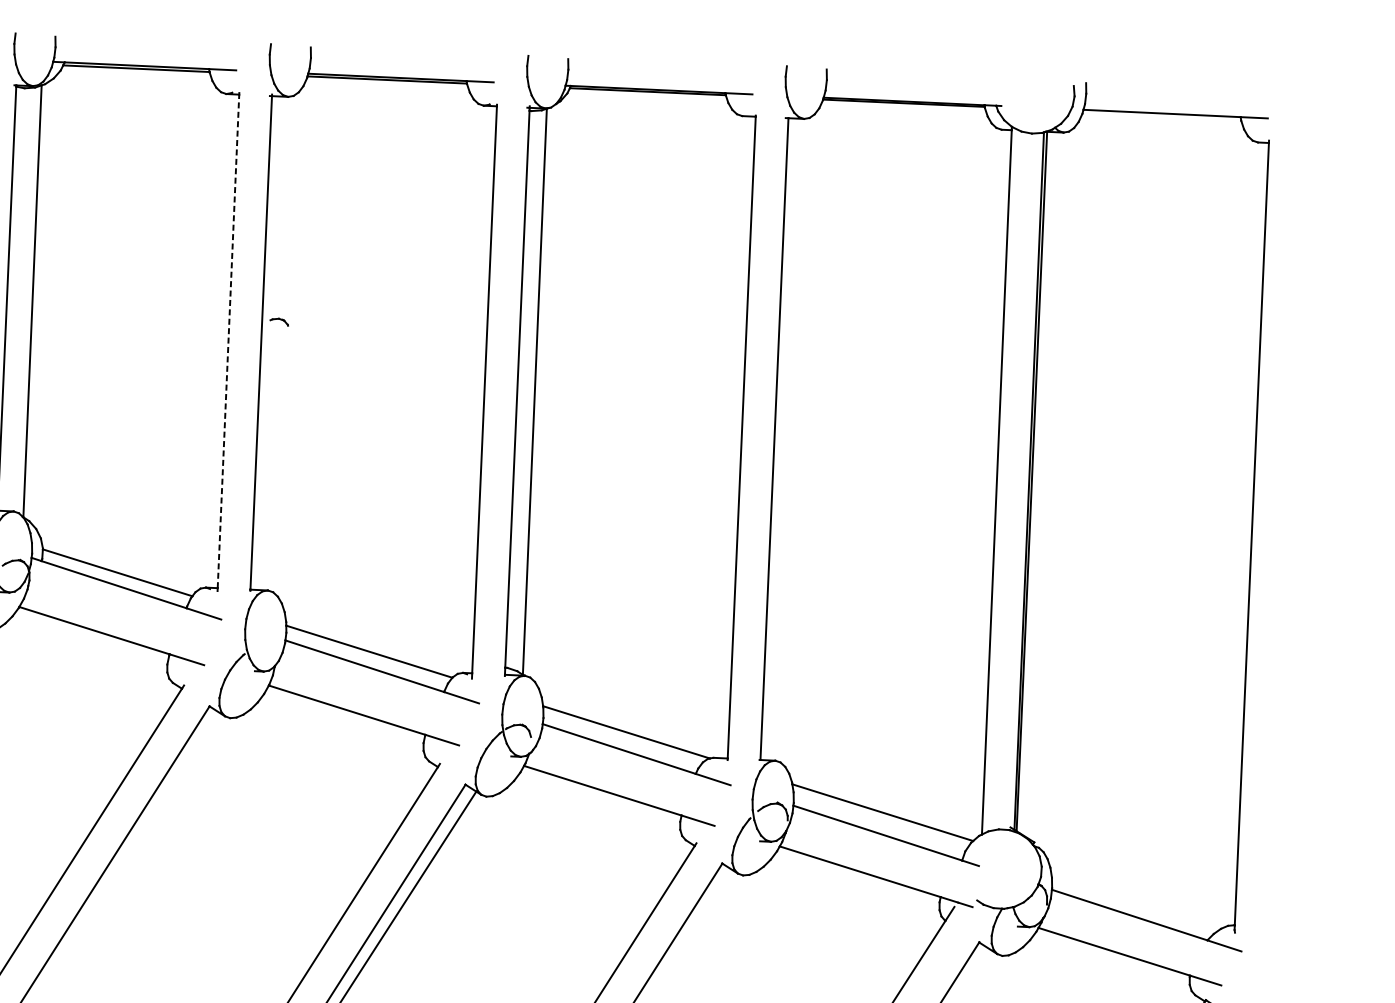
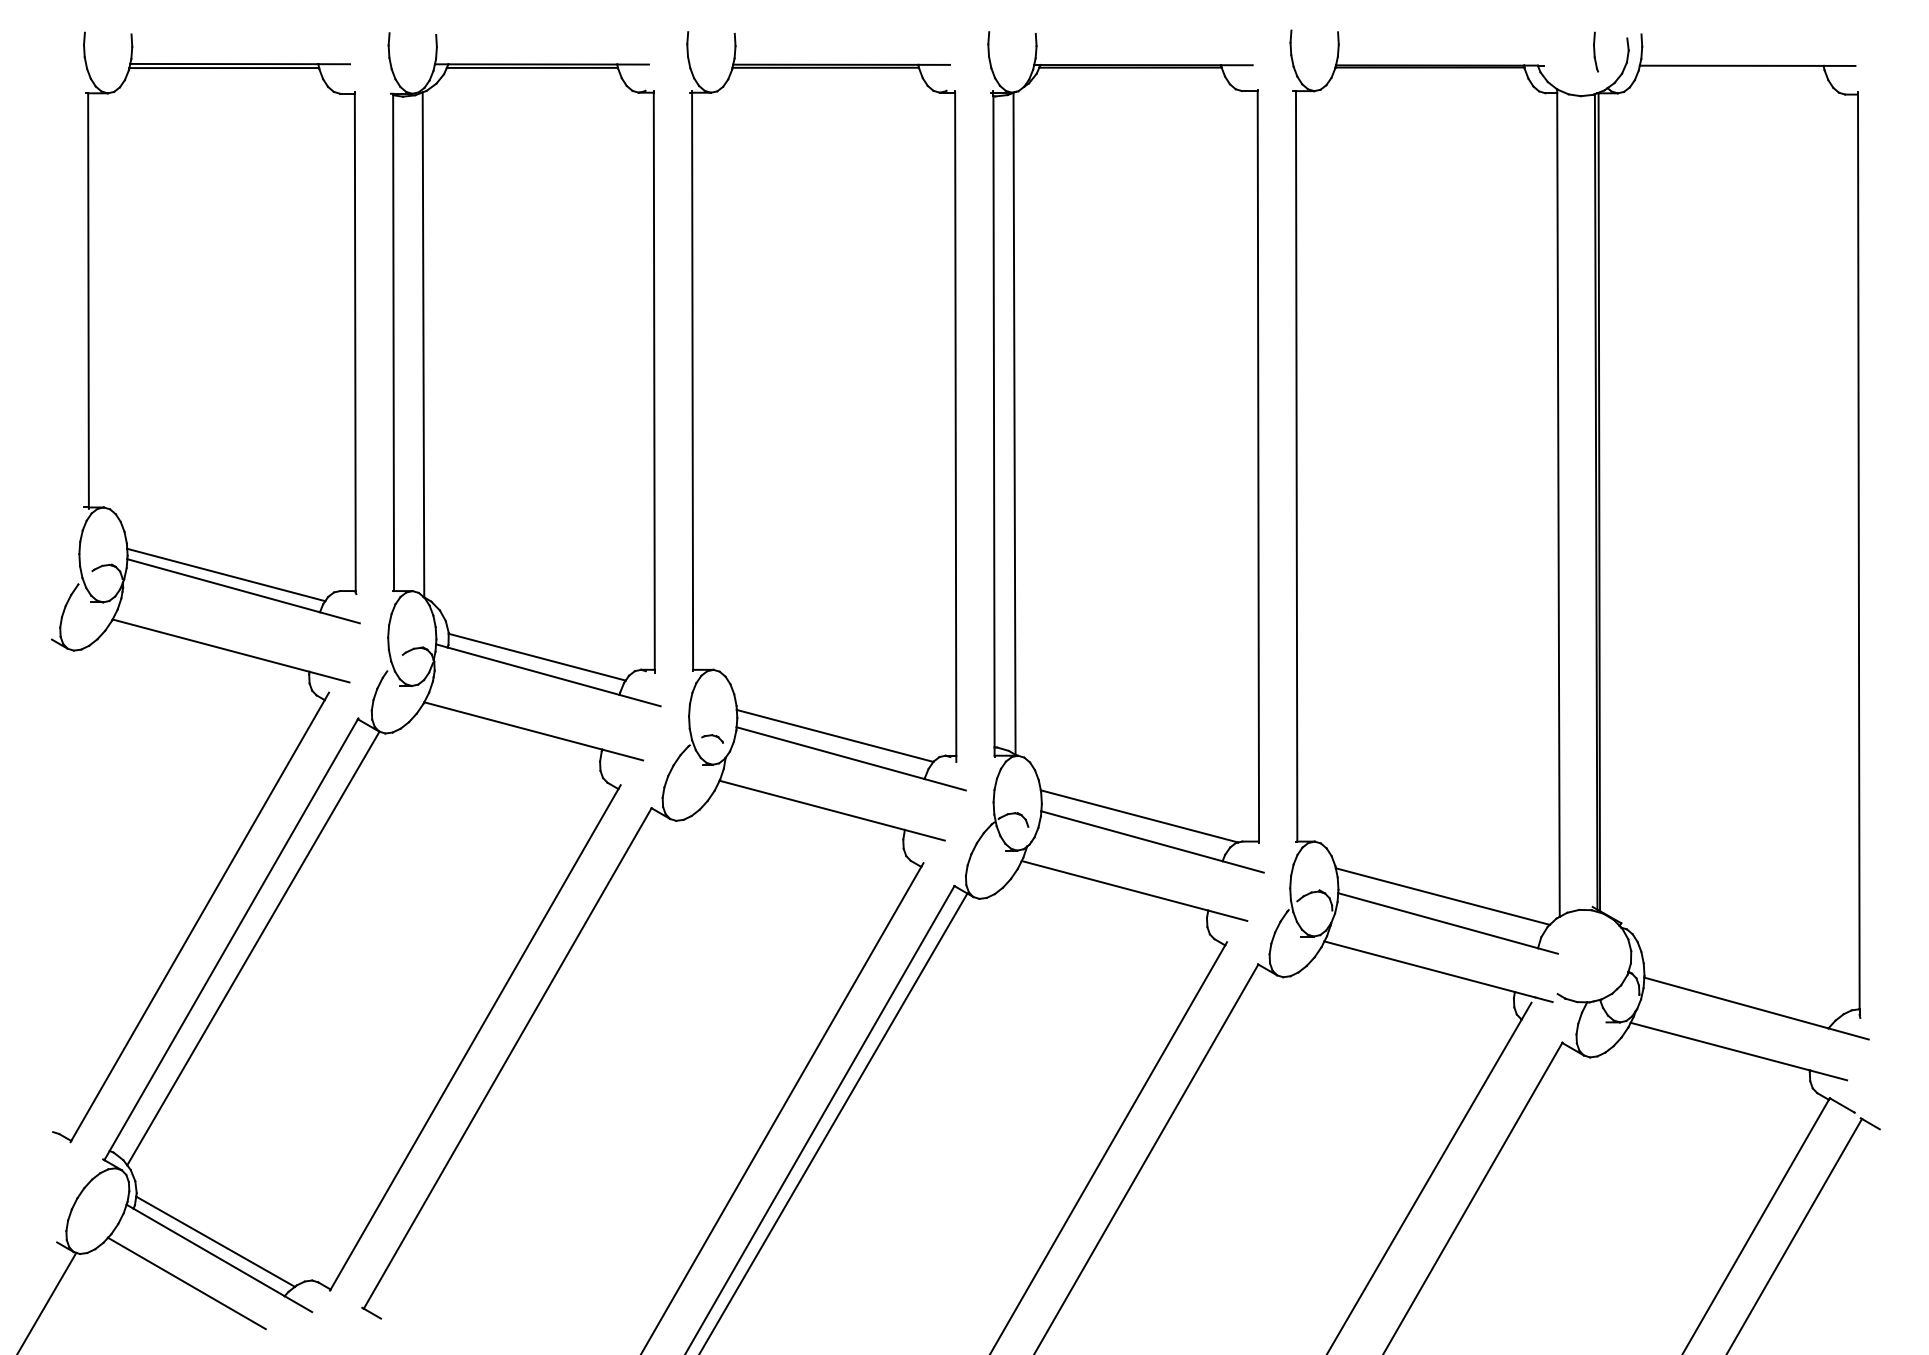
part: (1046, 95) -> (1595, 51), added
part: (279, 321) -> (712, 738), moved
line: (228, 341) -> (654, 381), dashed -> solid

